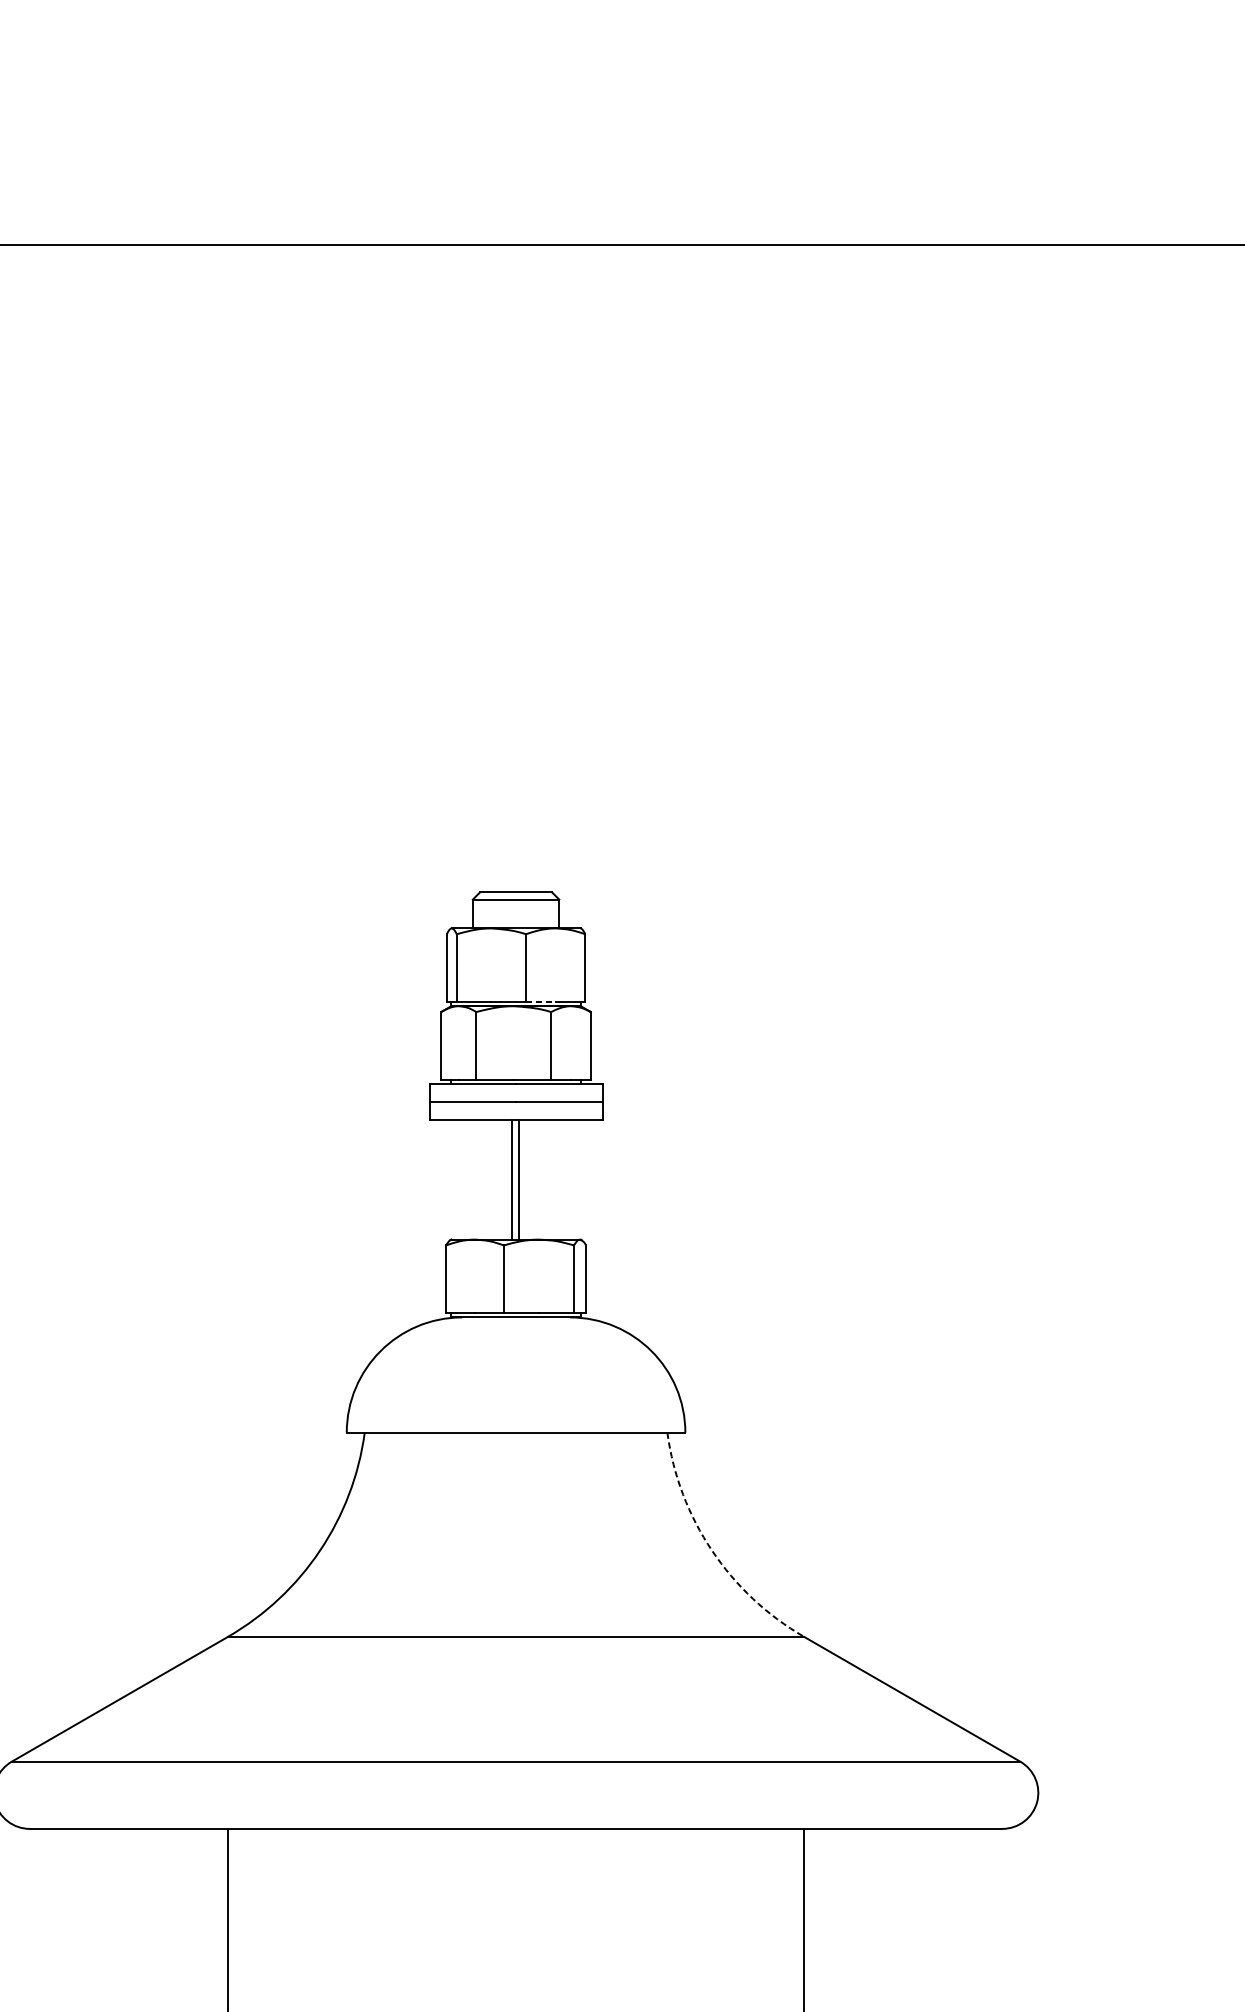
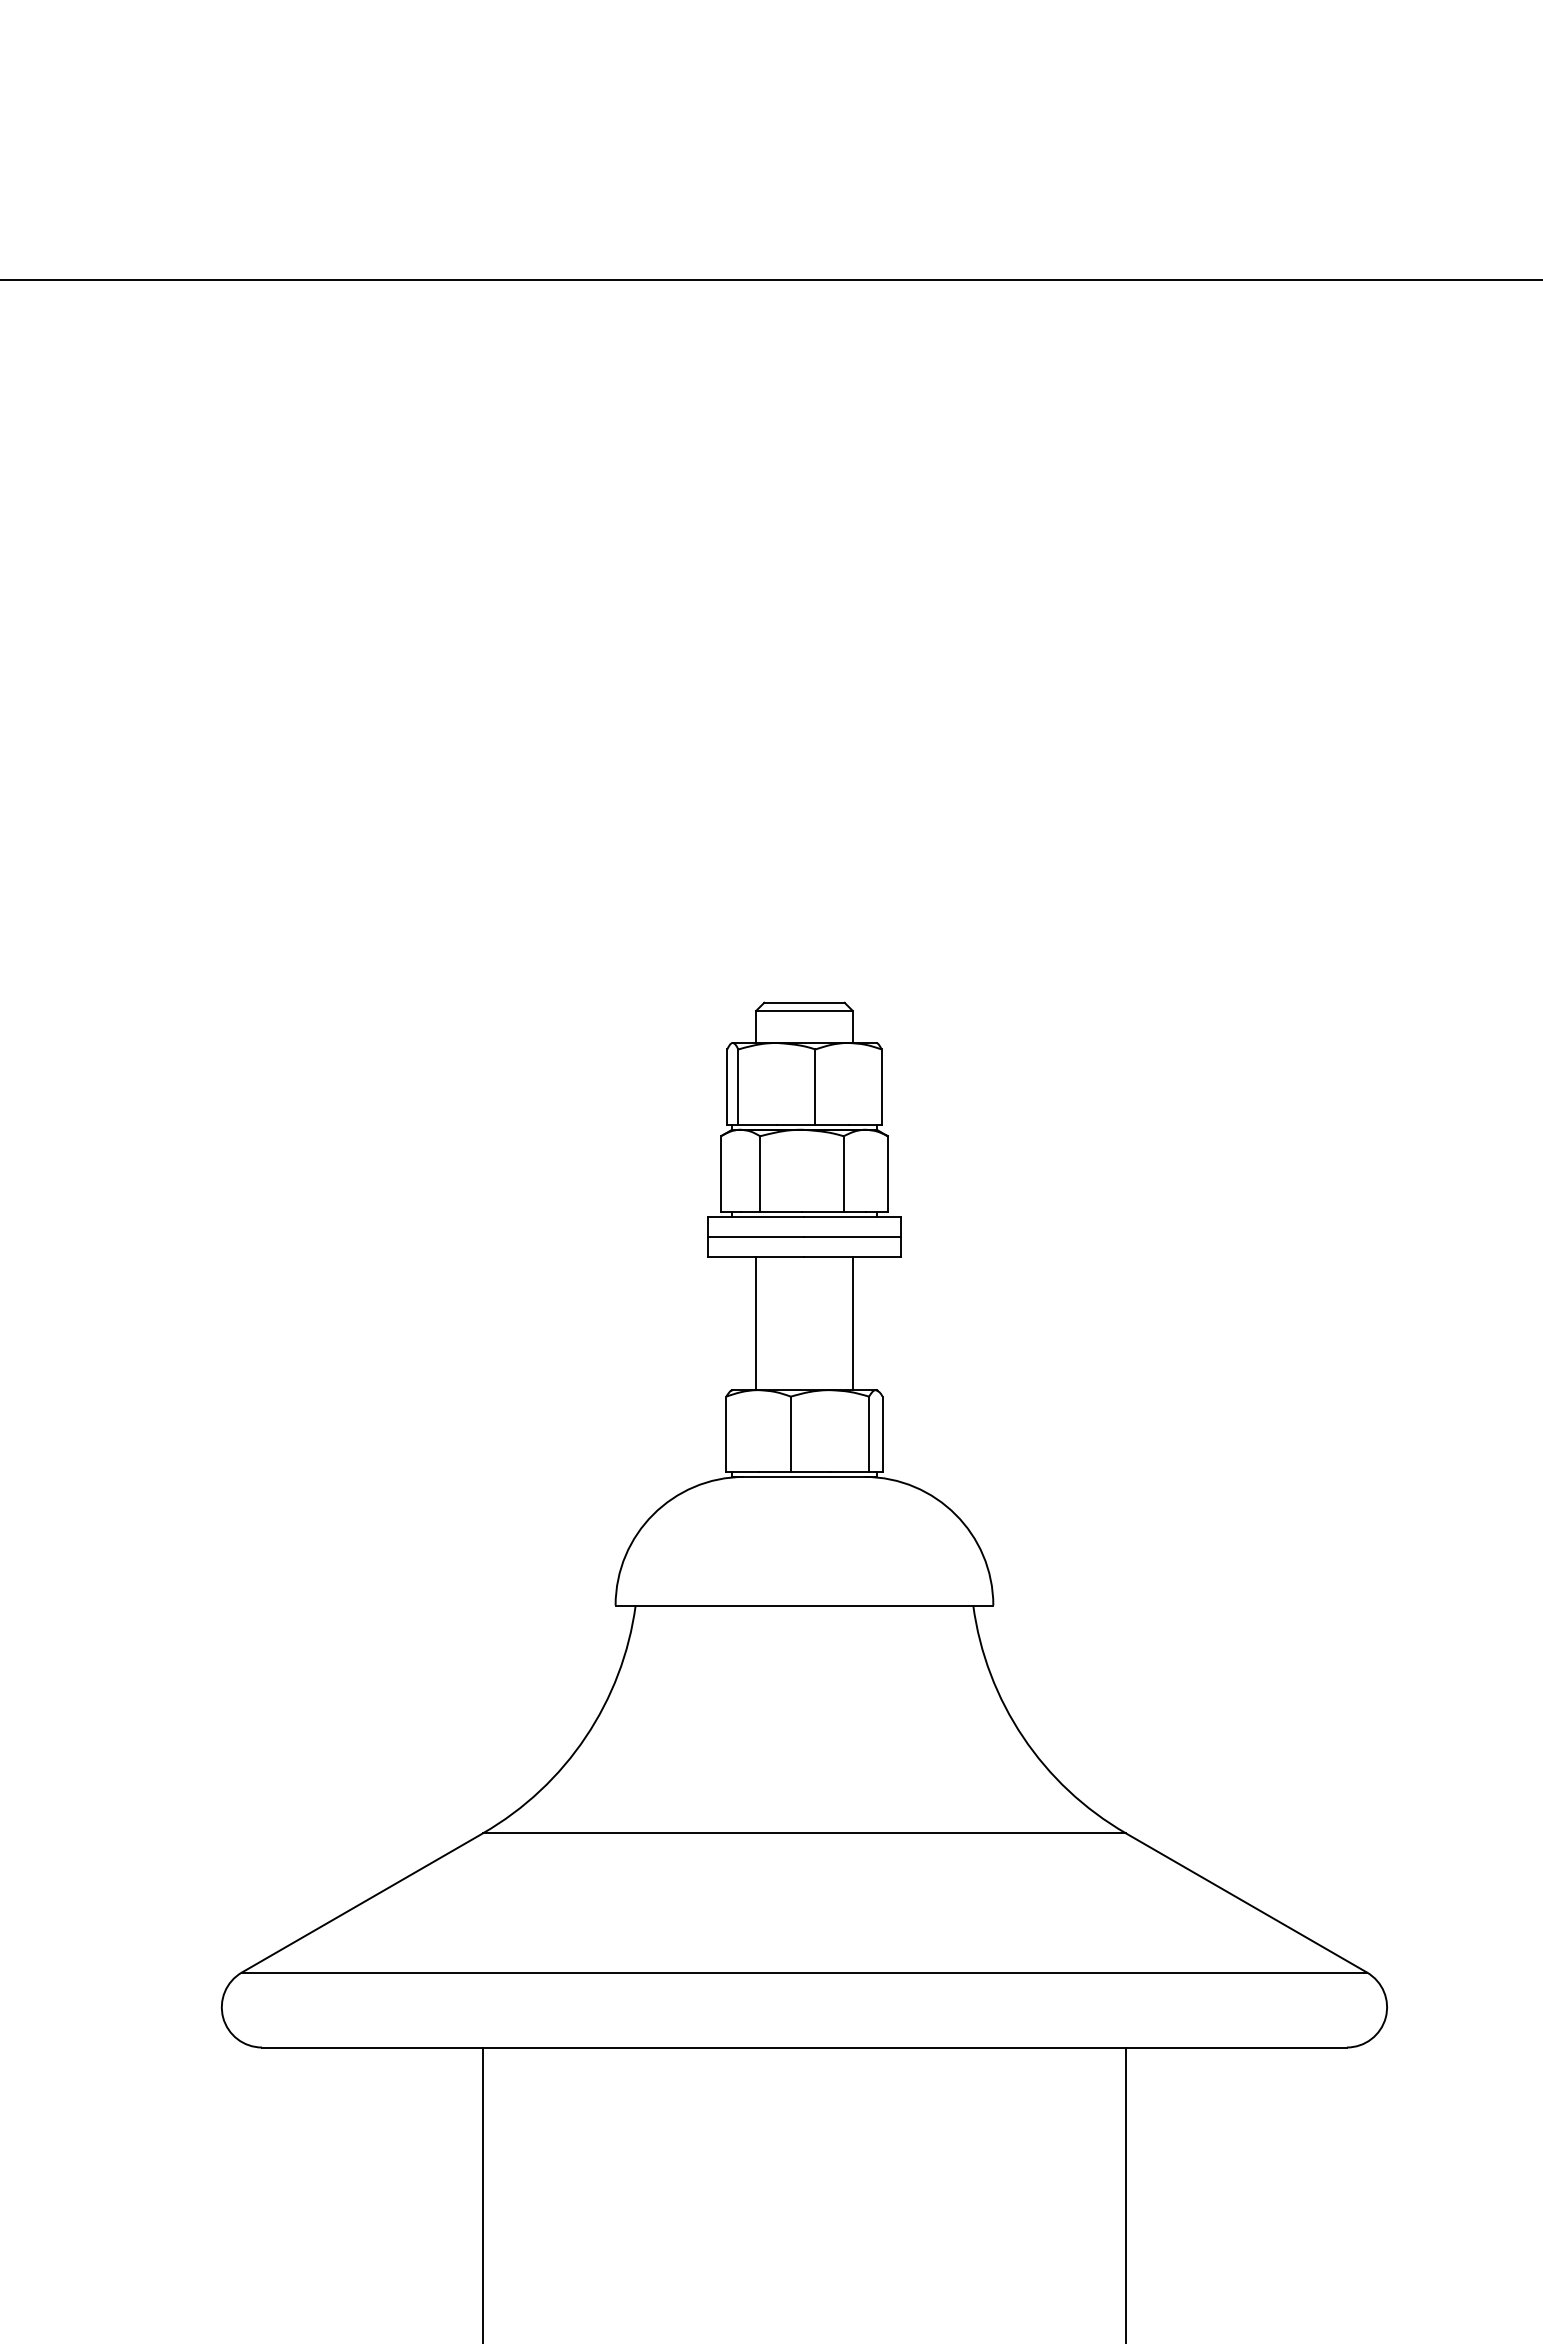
line: (541, 1001) -> (832, 1124), dashed -> solid
line: (511, 1179) -> (852, 1323), moved
line: (519, 1179) -> (756, 1323), moved
arc: (712, 1551) -> (1023, 1737), dashed -> solid

